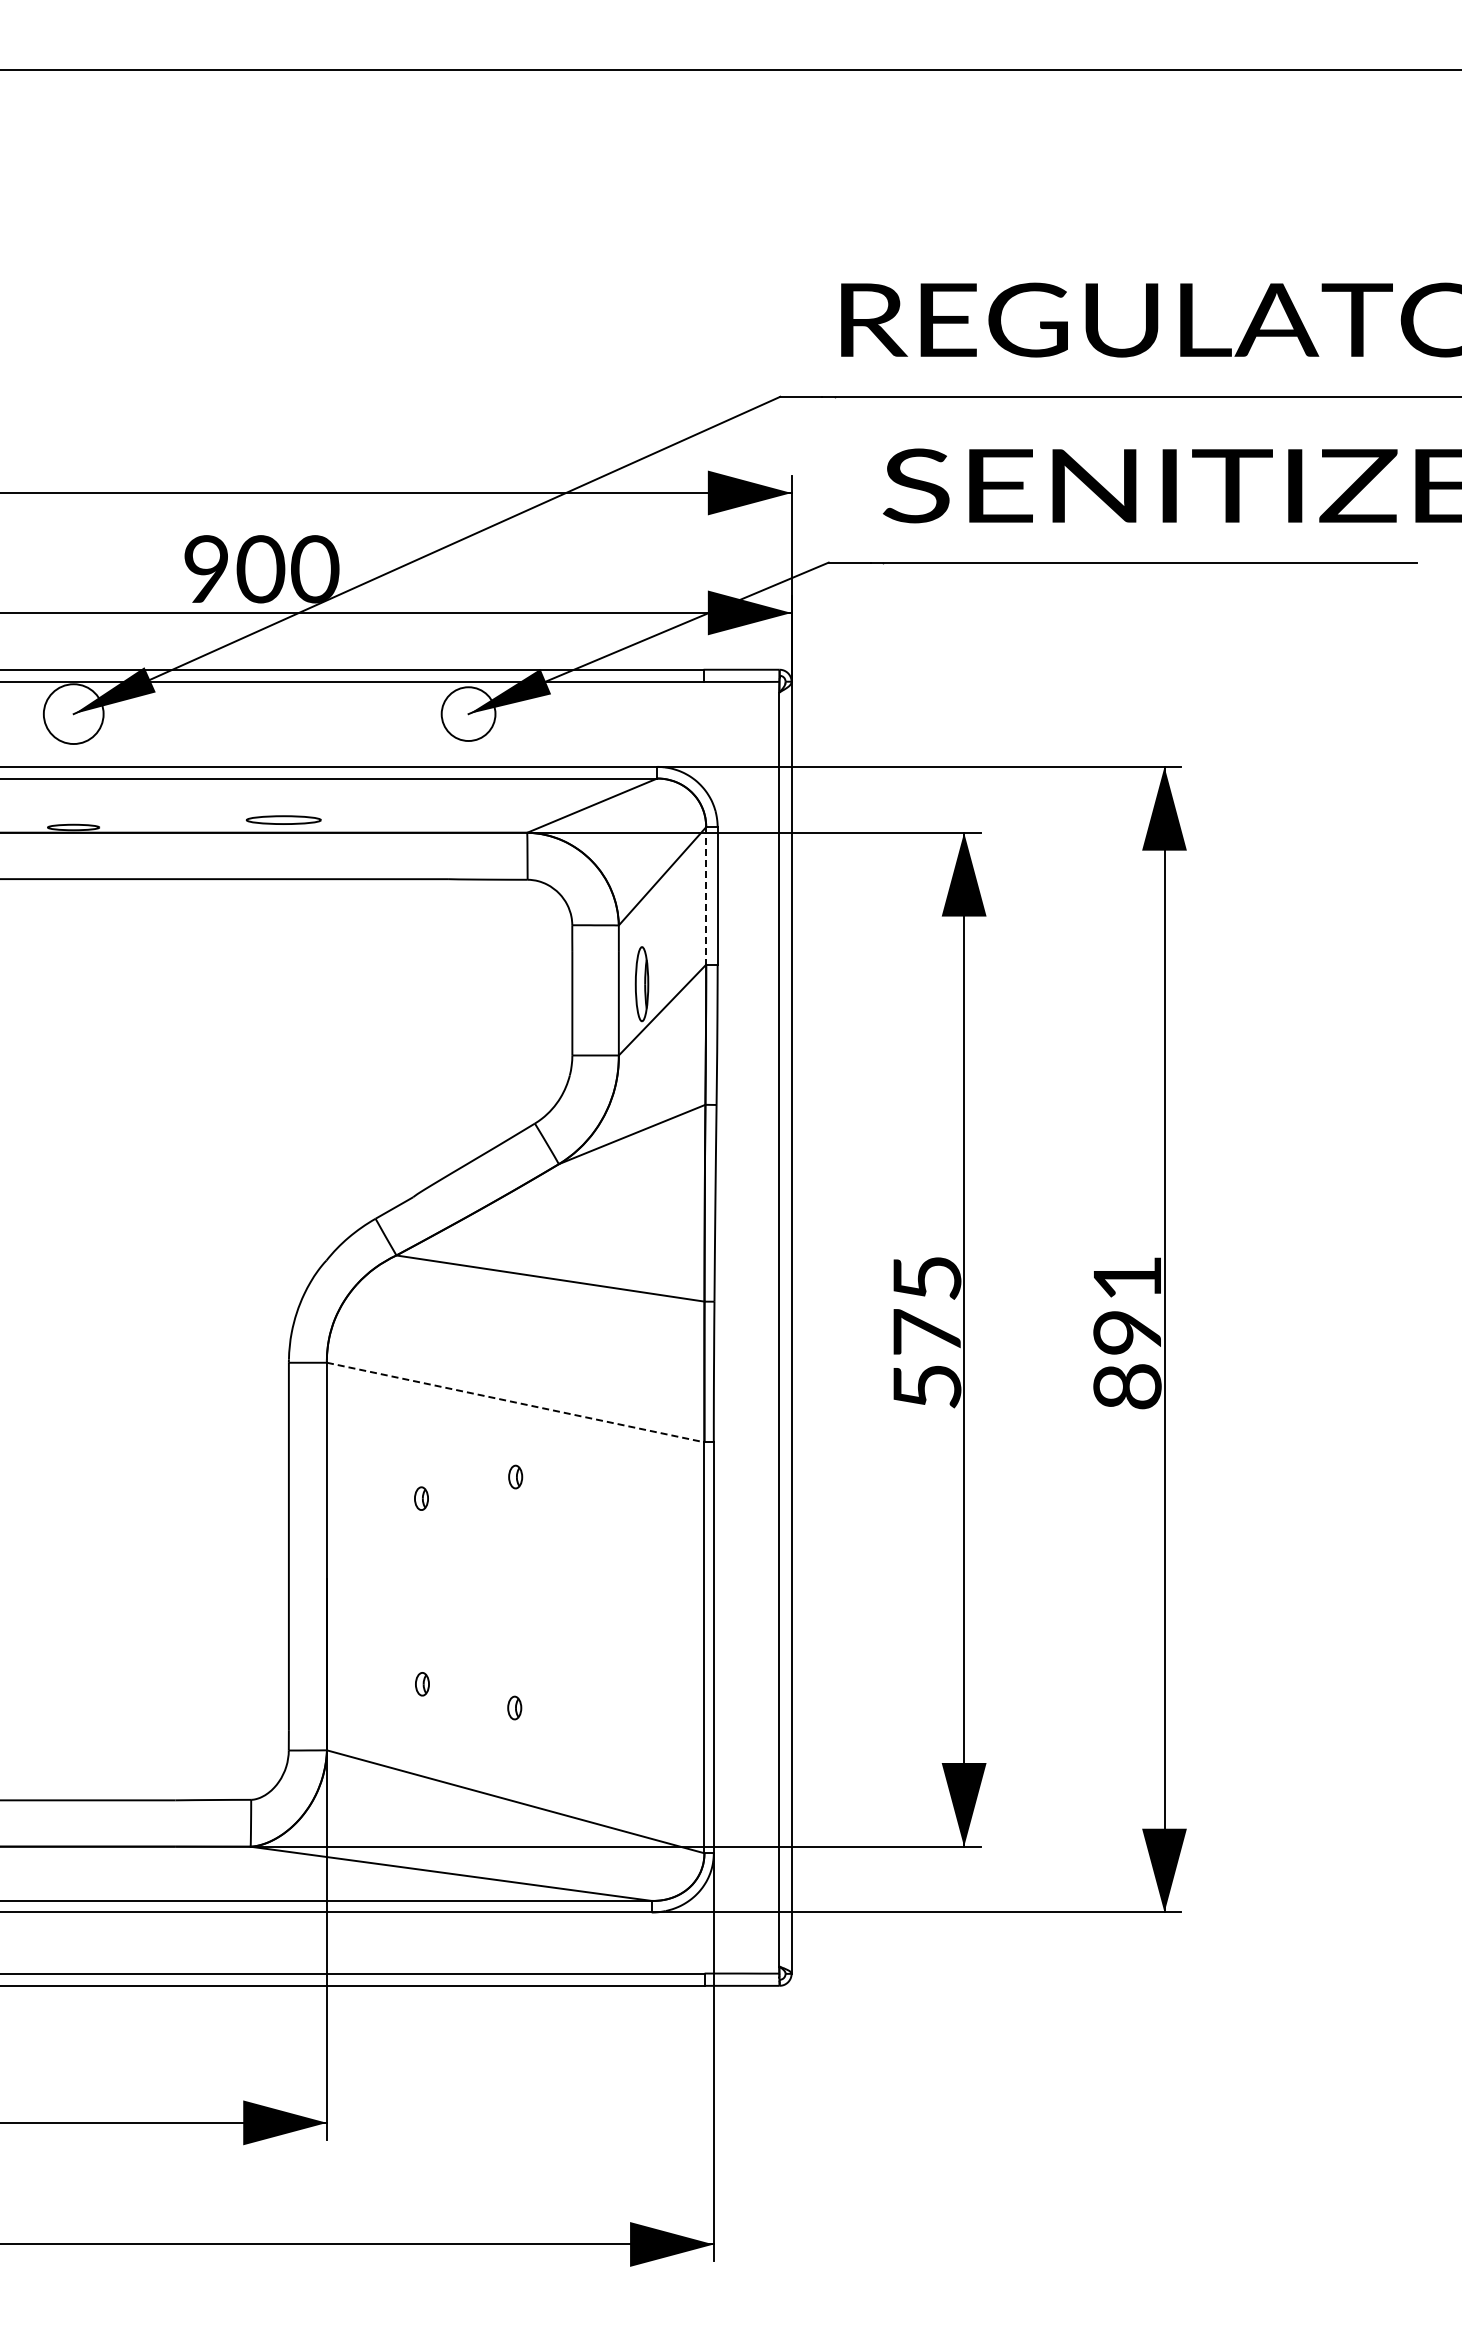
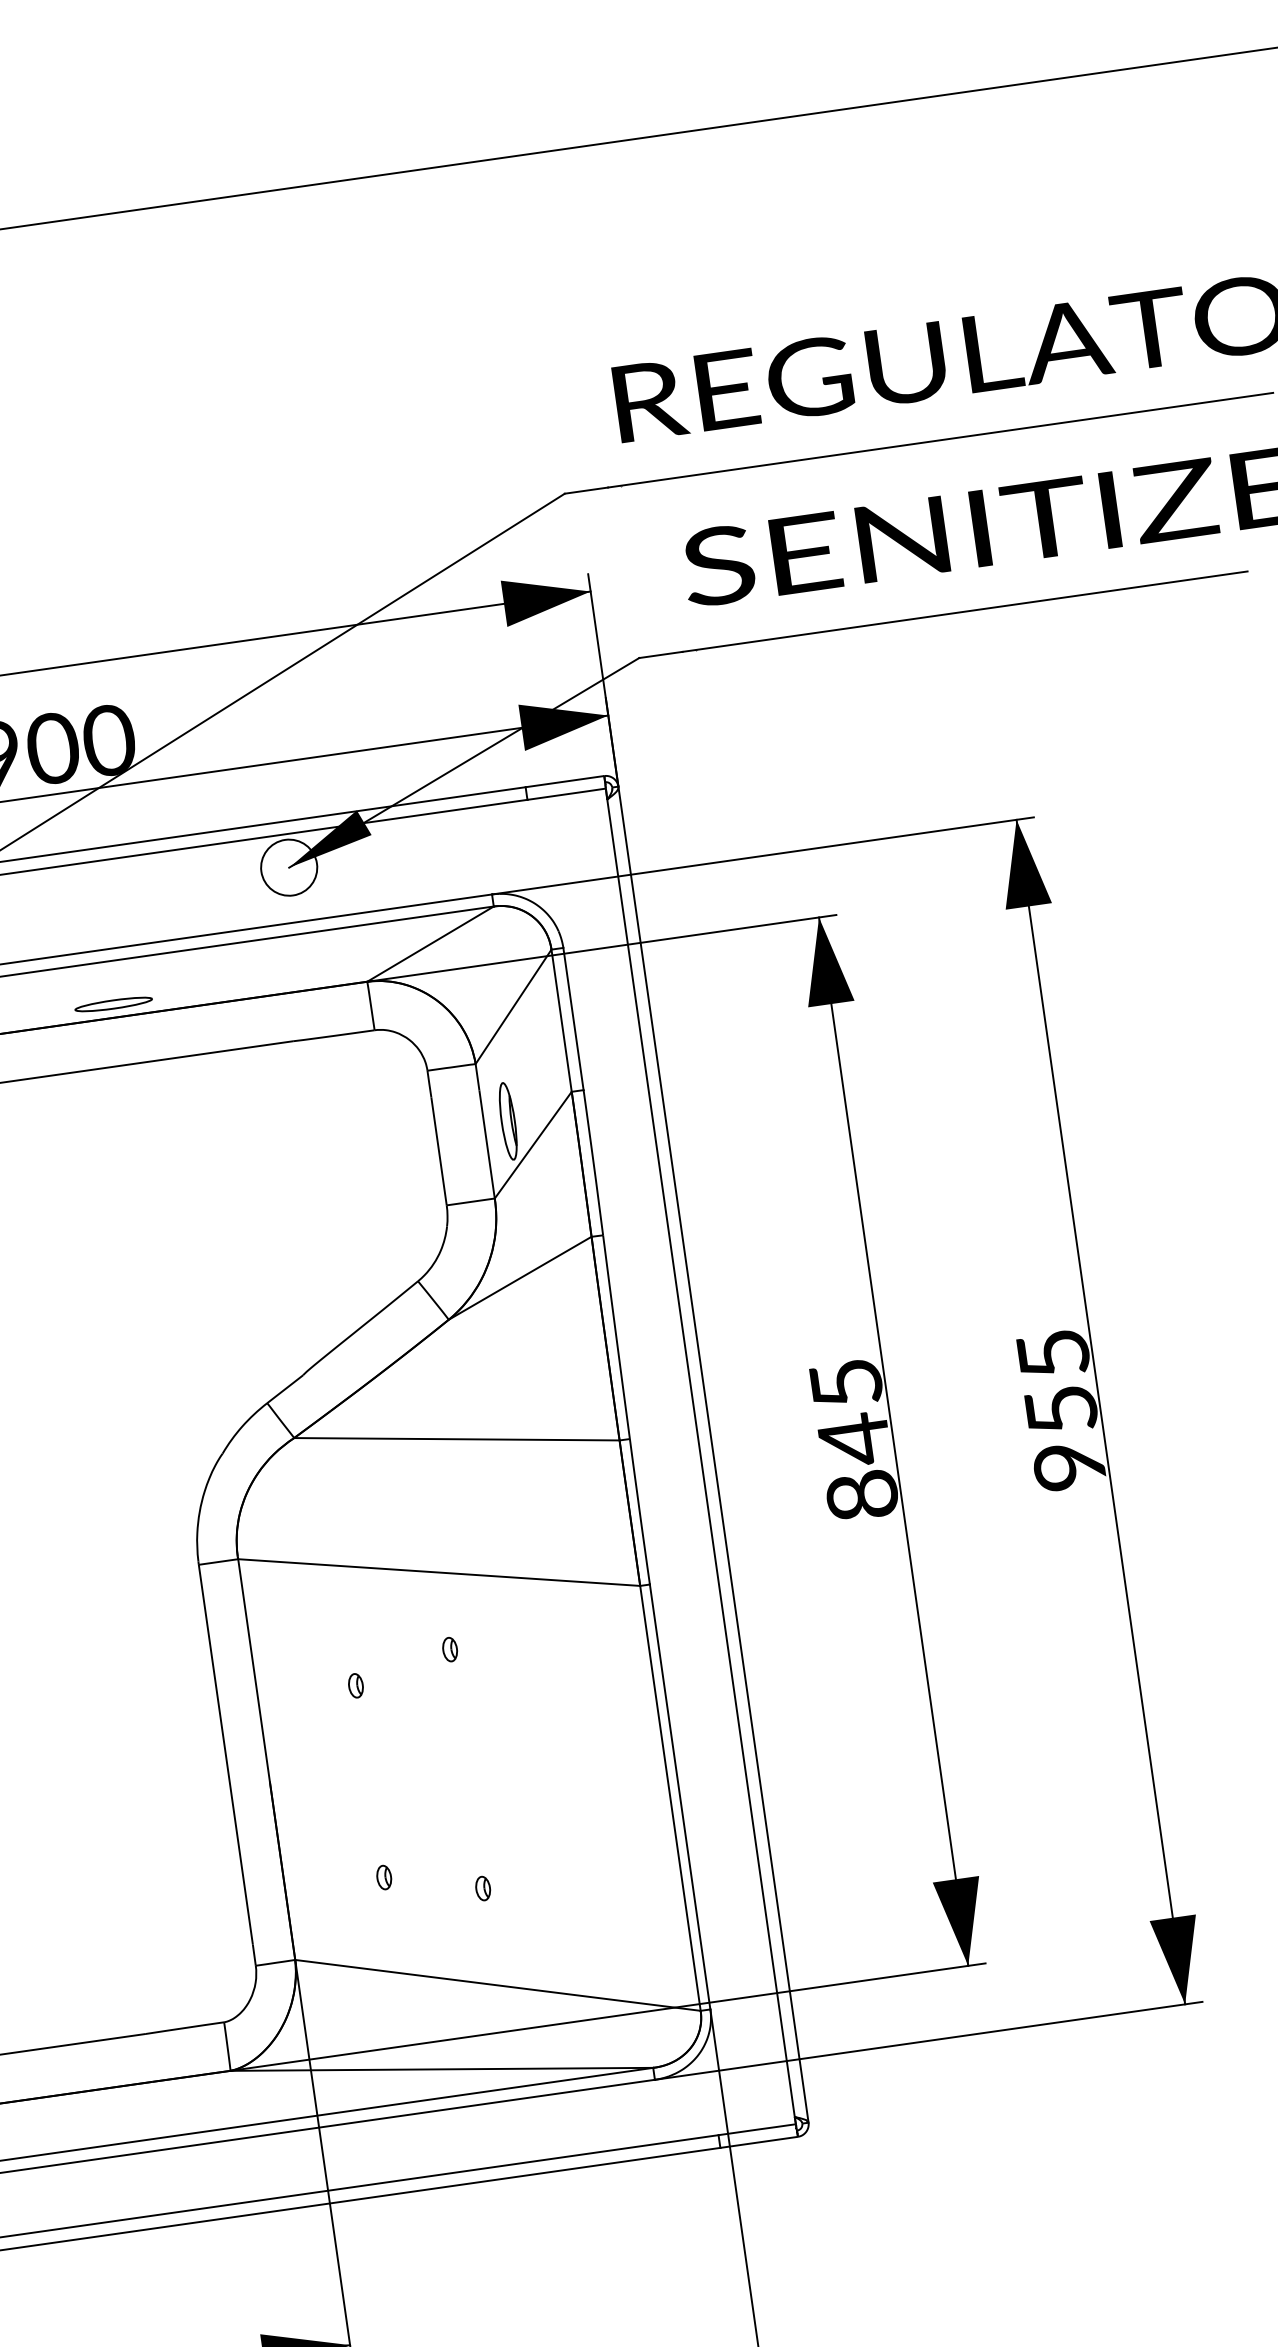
line: (706, 895) -> (561, 1020), dashed -> solid
text: (1127, 1333) -> (1061, 1411), 891 -> 955
text: (927, 1358) -> (858, 1466), 575 -> 845
line: (515, 1402) -> (438, 1572), dashed -> solid

